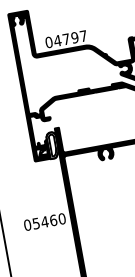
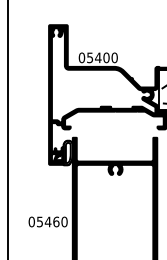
text: (69, 38) -> (101, 57), 04797 -> 05400

